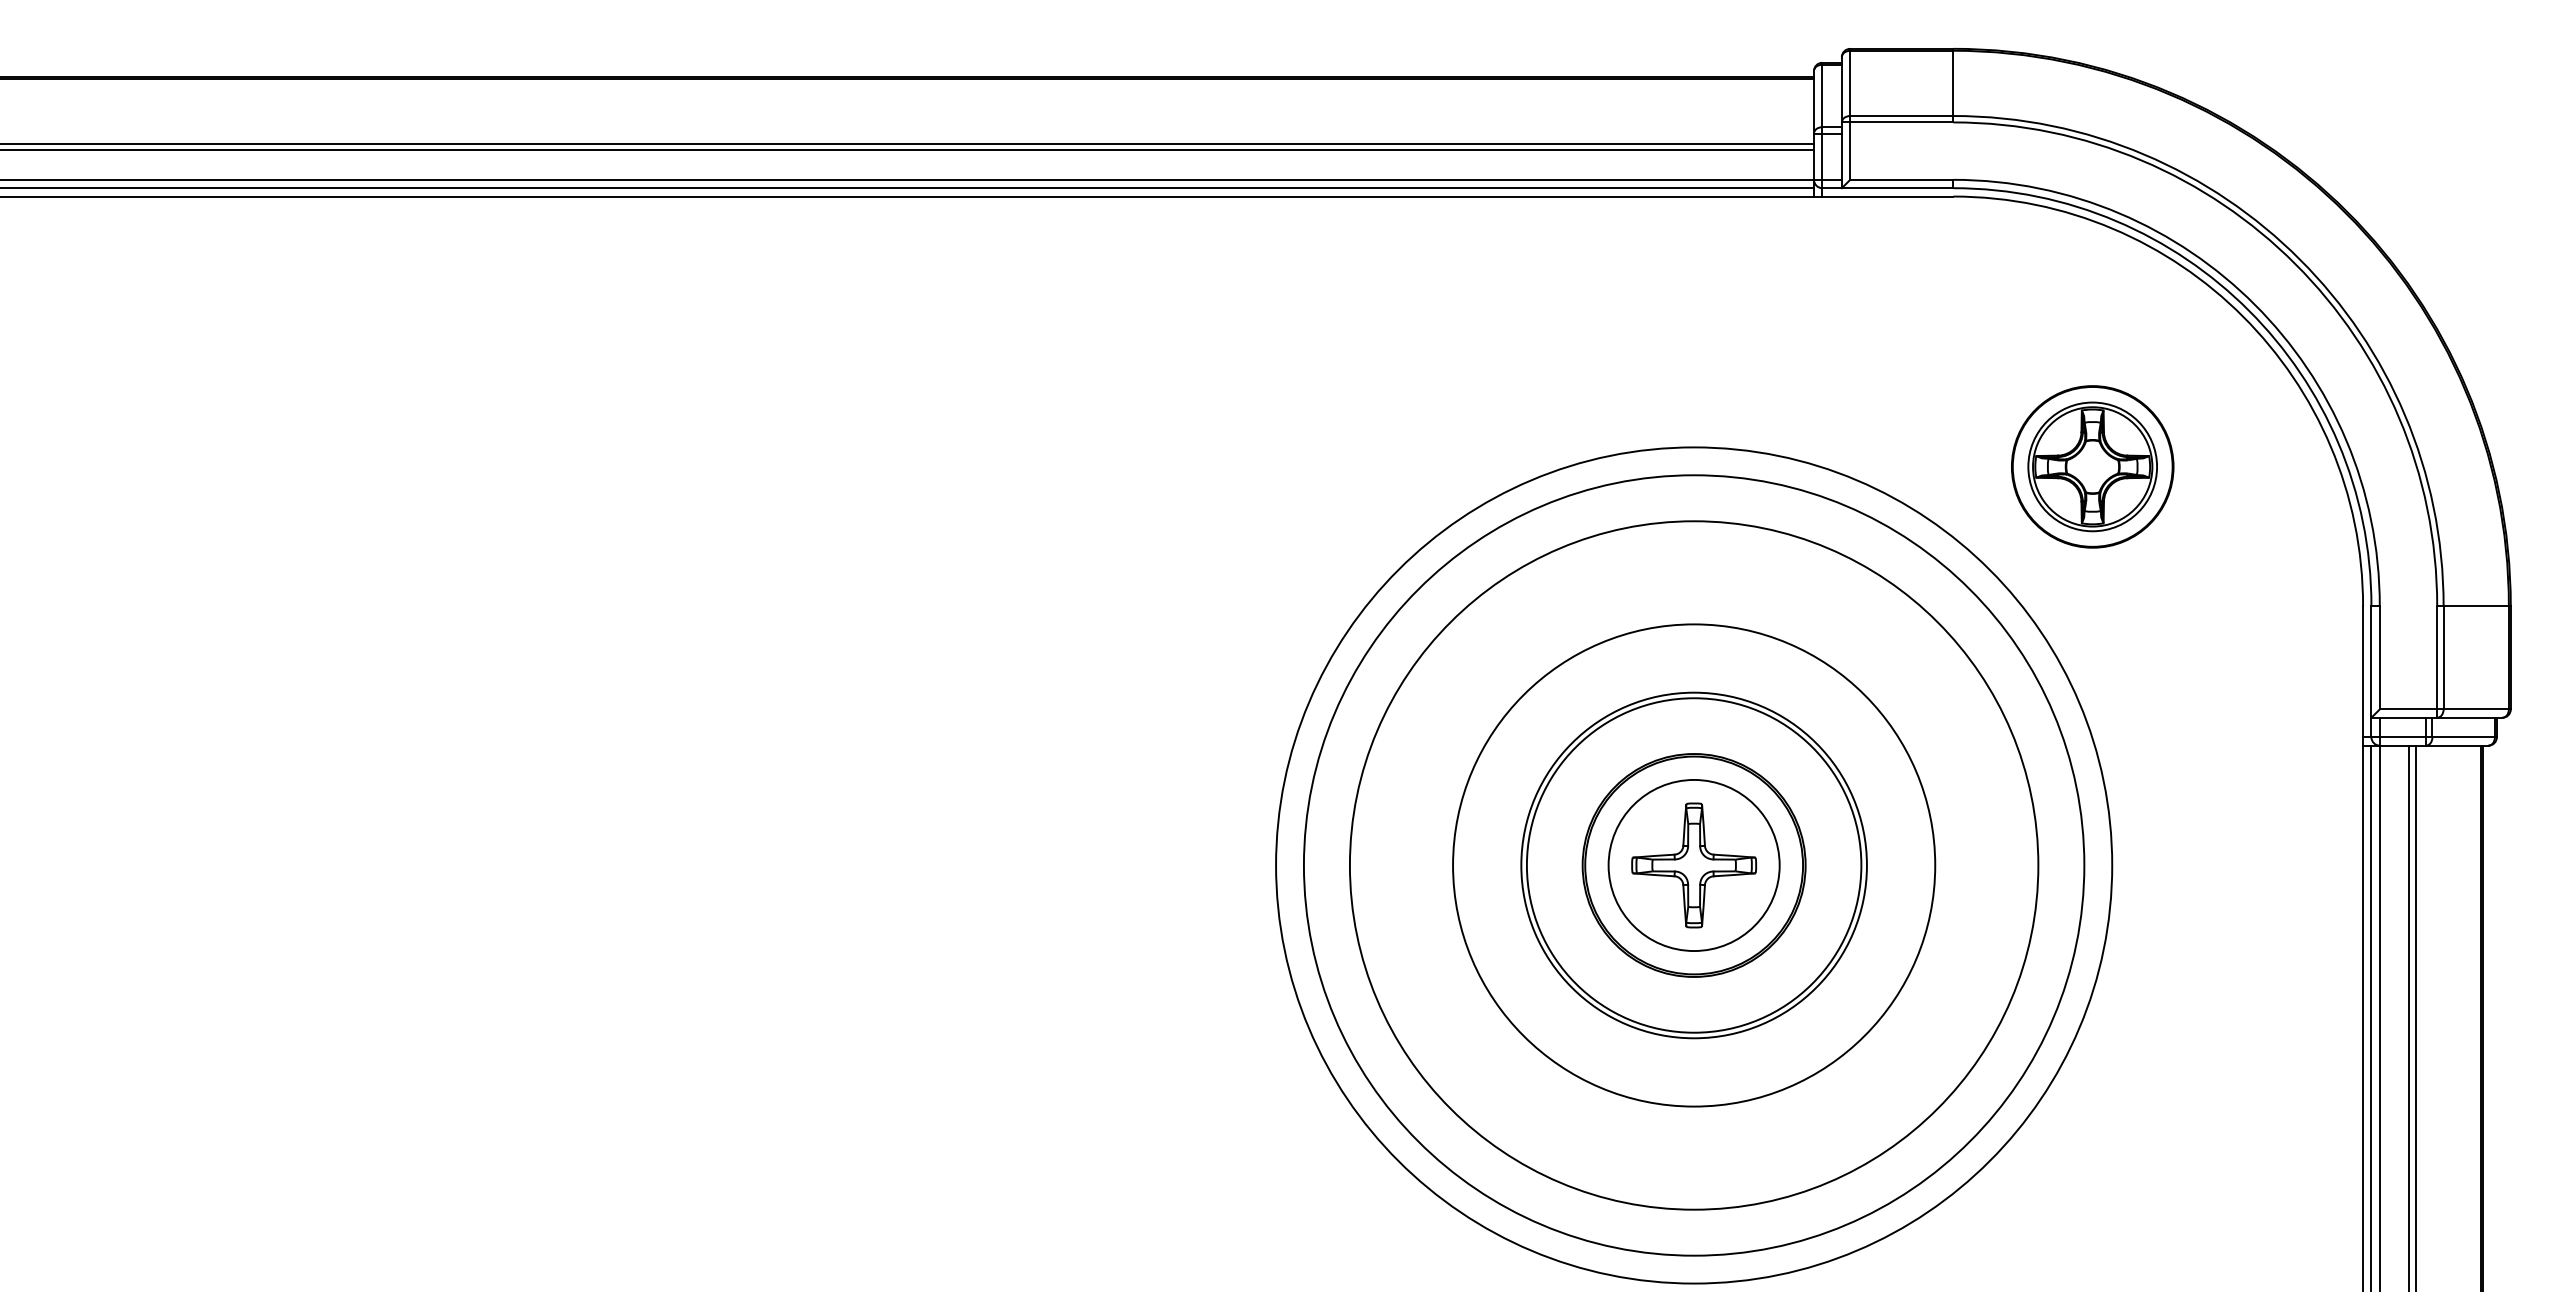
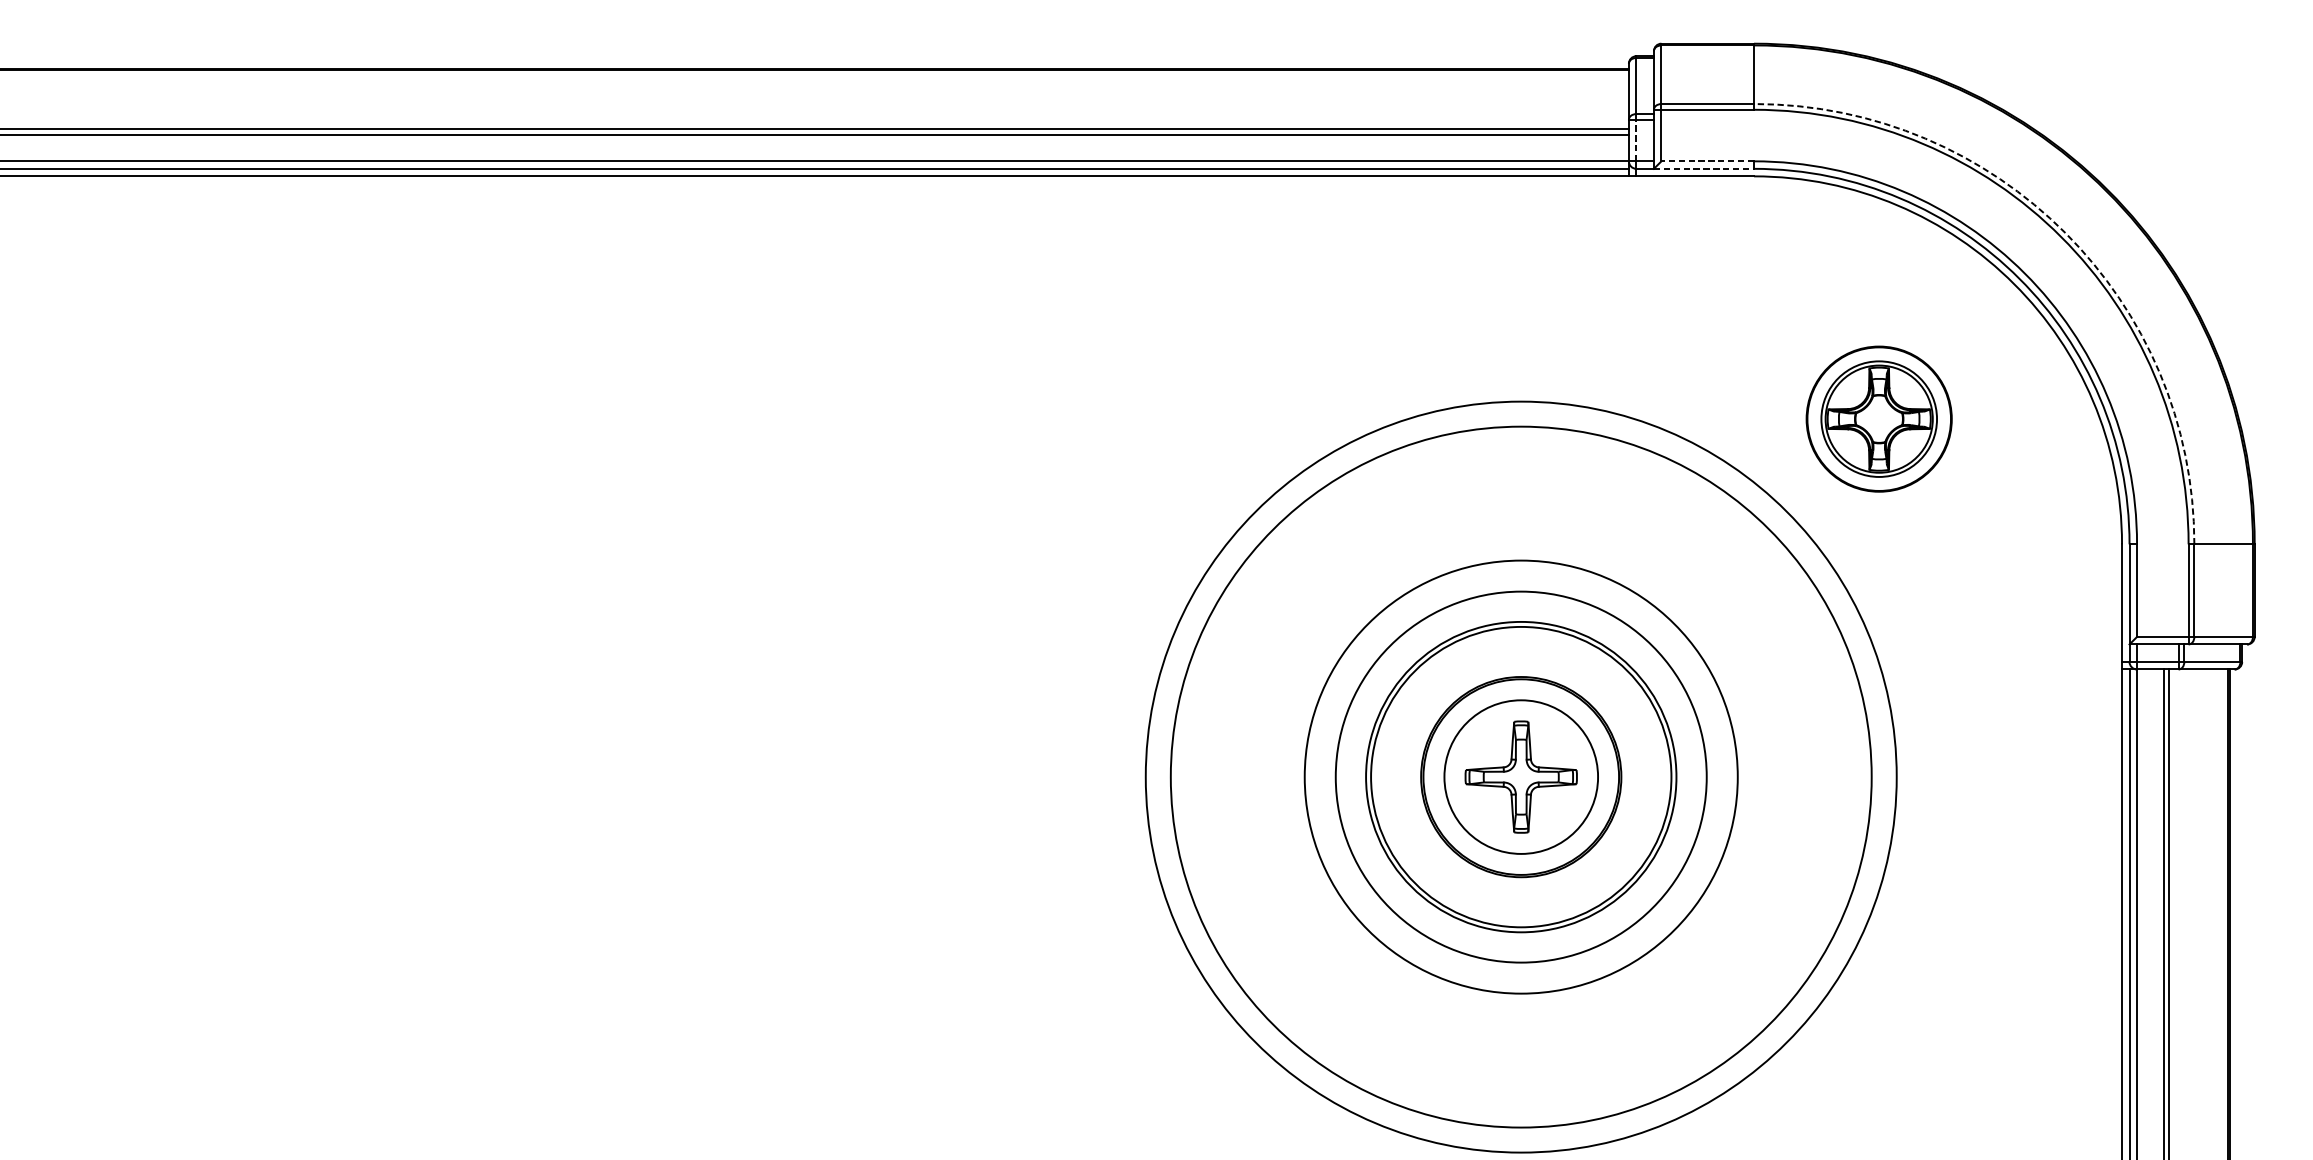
line: (1822, 156) -> (1636, 140), solid -> dashed
line: (1901, 179) -> (1707, 161), solid -> dashed
line: (1897, 188) -> (1703, 169), solid -> dashed
arc: (2300, 259) -> (2065, 232), solid -> dashed
circle: (1693, 865) -> (1520, 777), size x0.6

